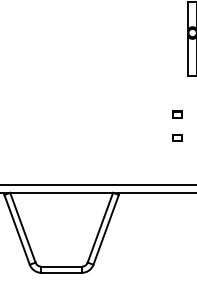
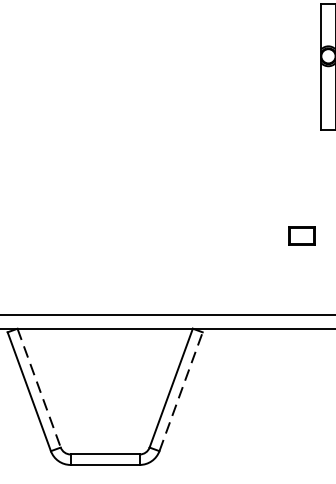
part: (177, 114) -> (302, 195), removed
part: (177, 137) -> (302, 234), size x1.6
line: (23, 228) -> (40, 389), solid -> dashed
line: (106, 229) -> (181, 391), solid -> dashed

